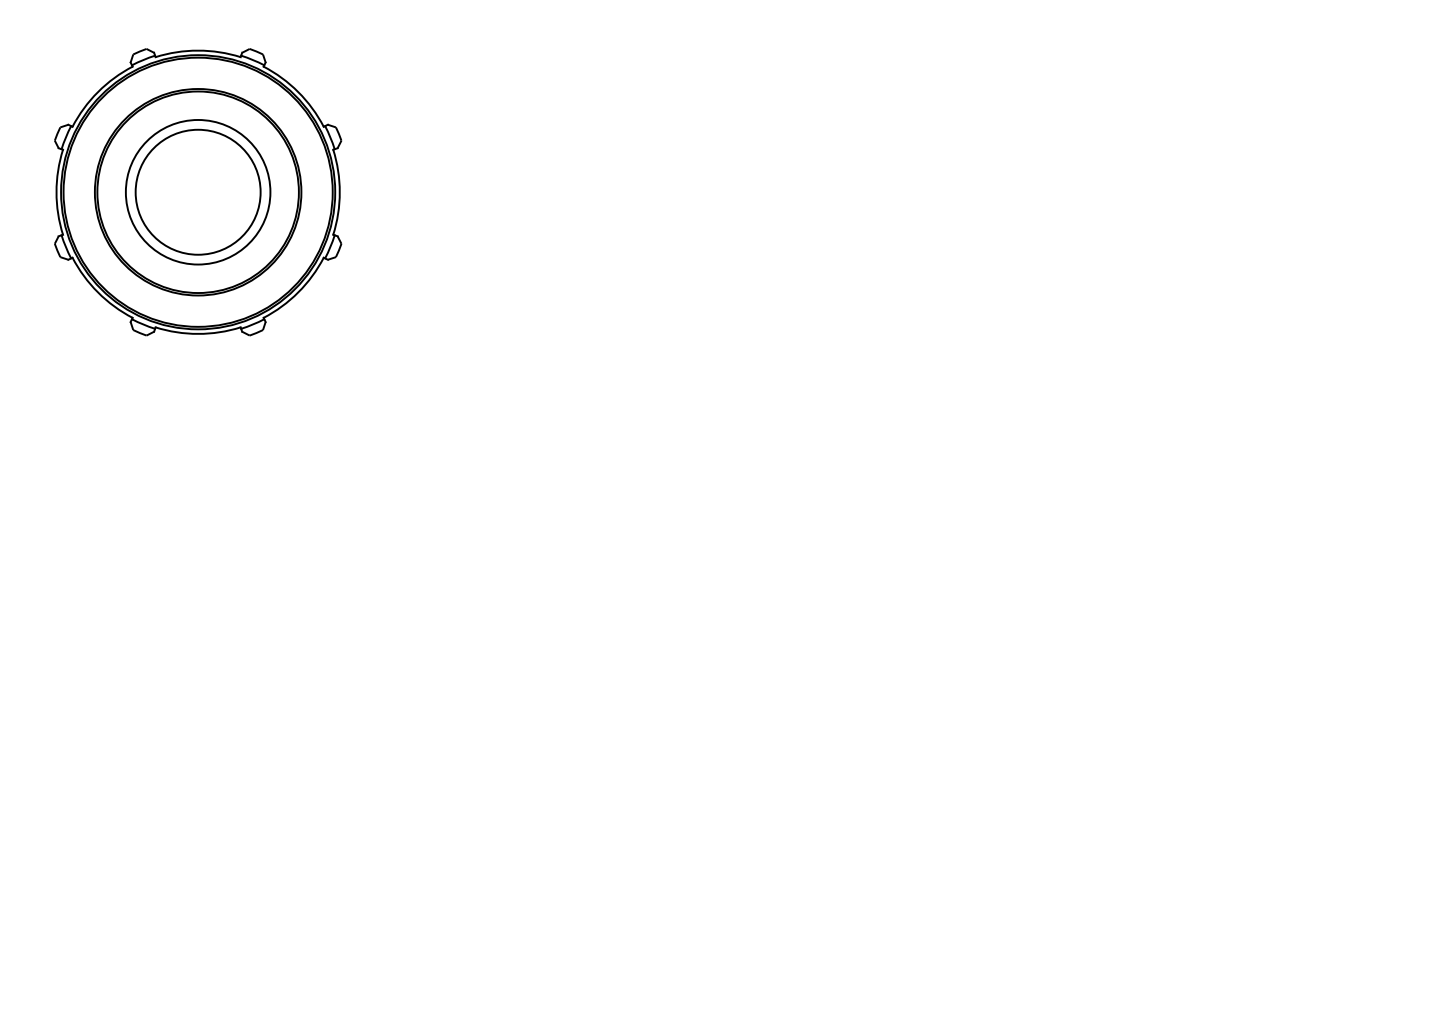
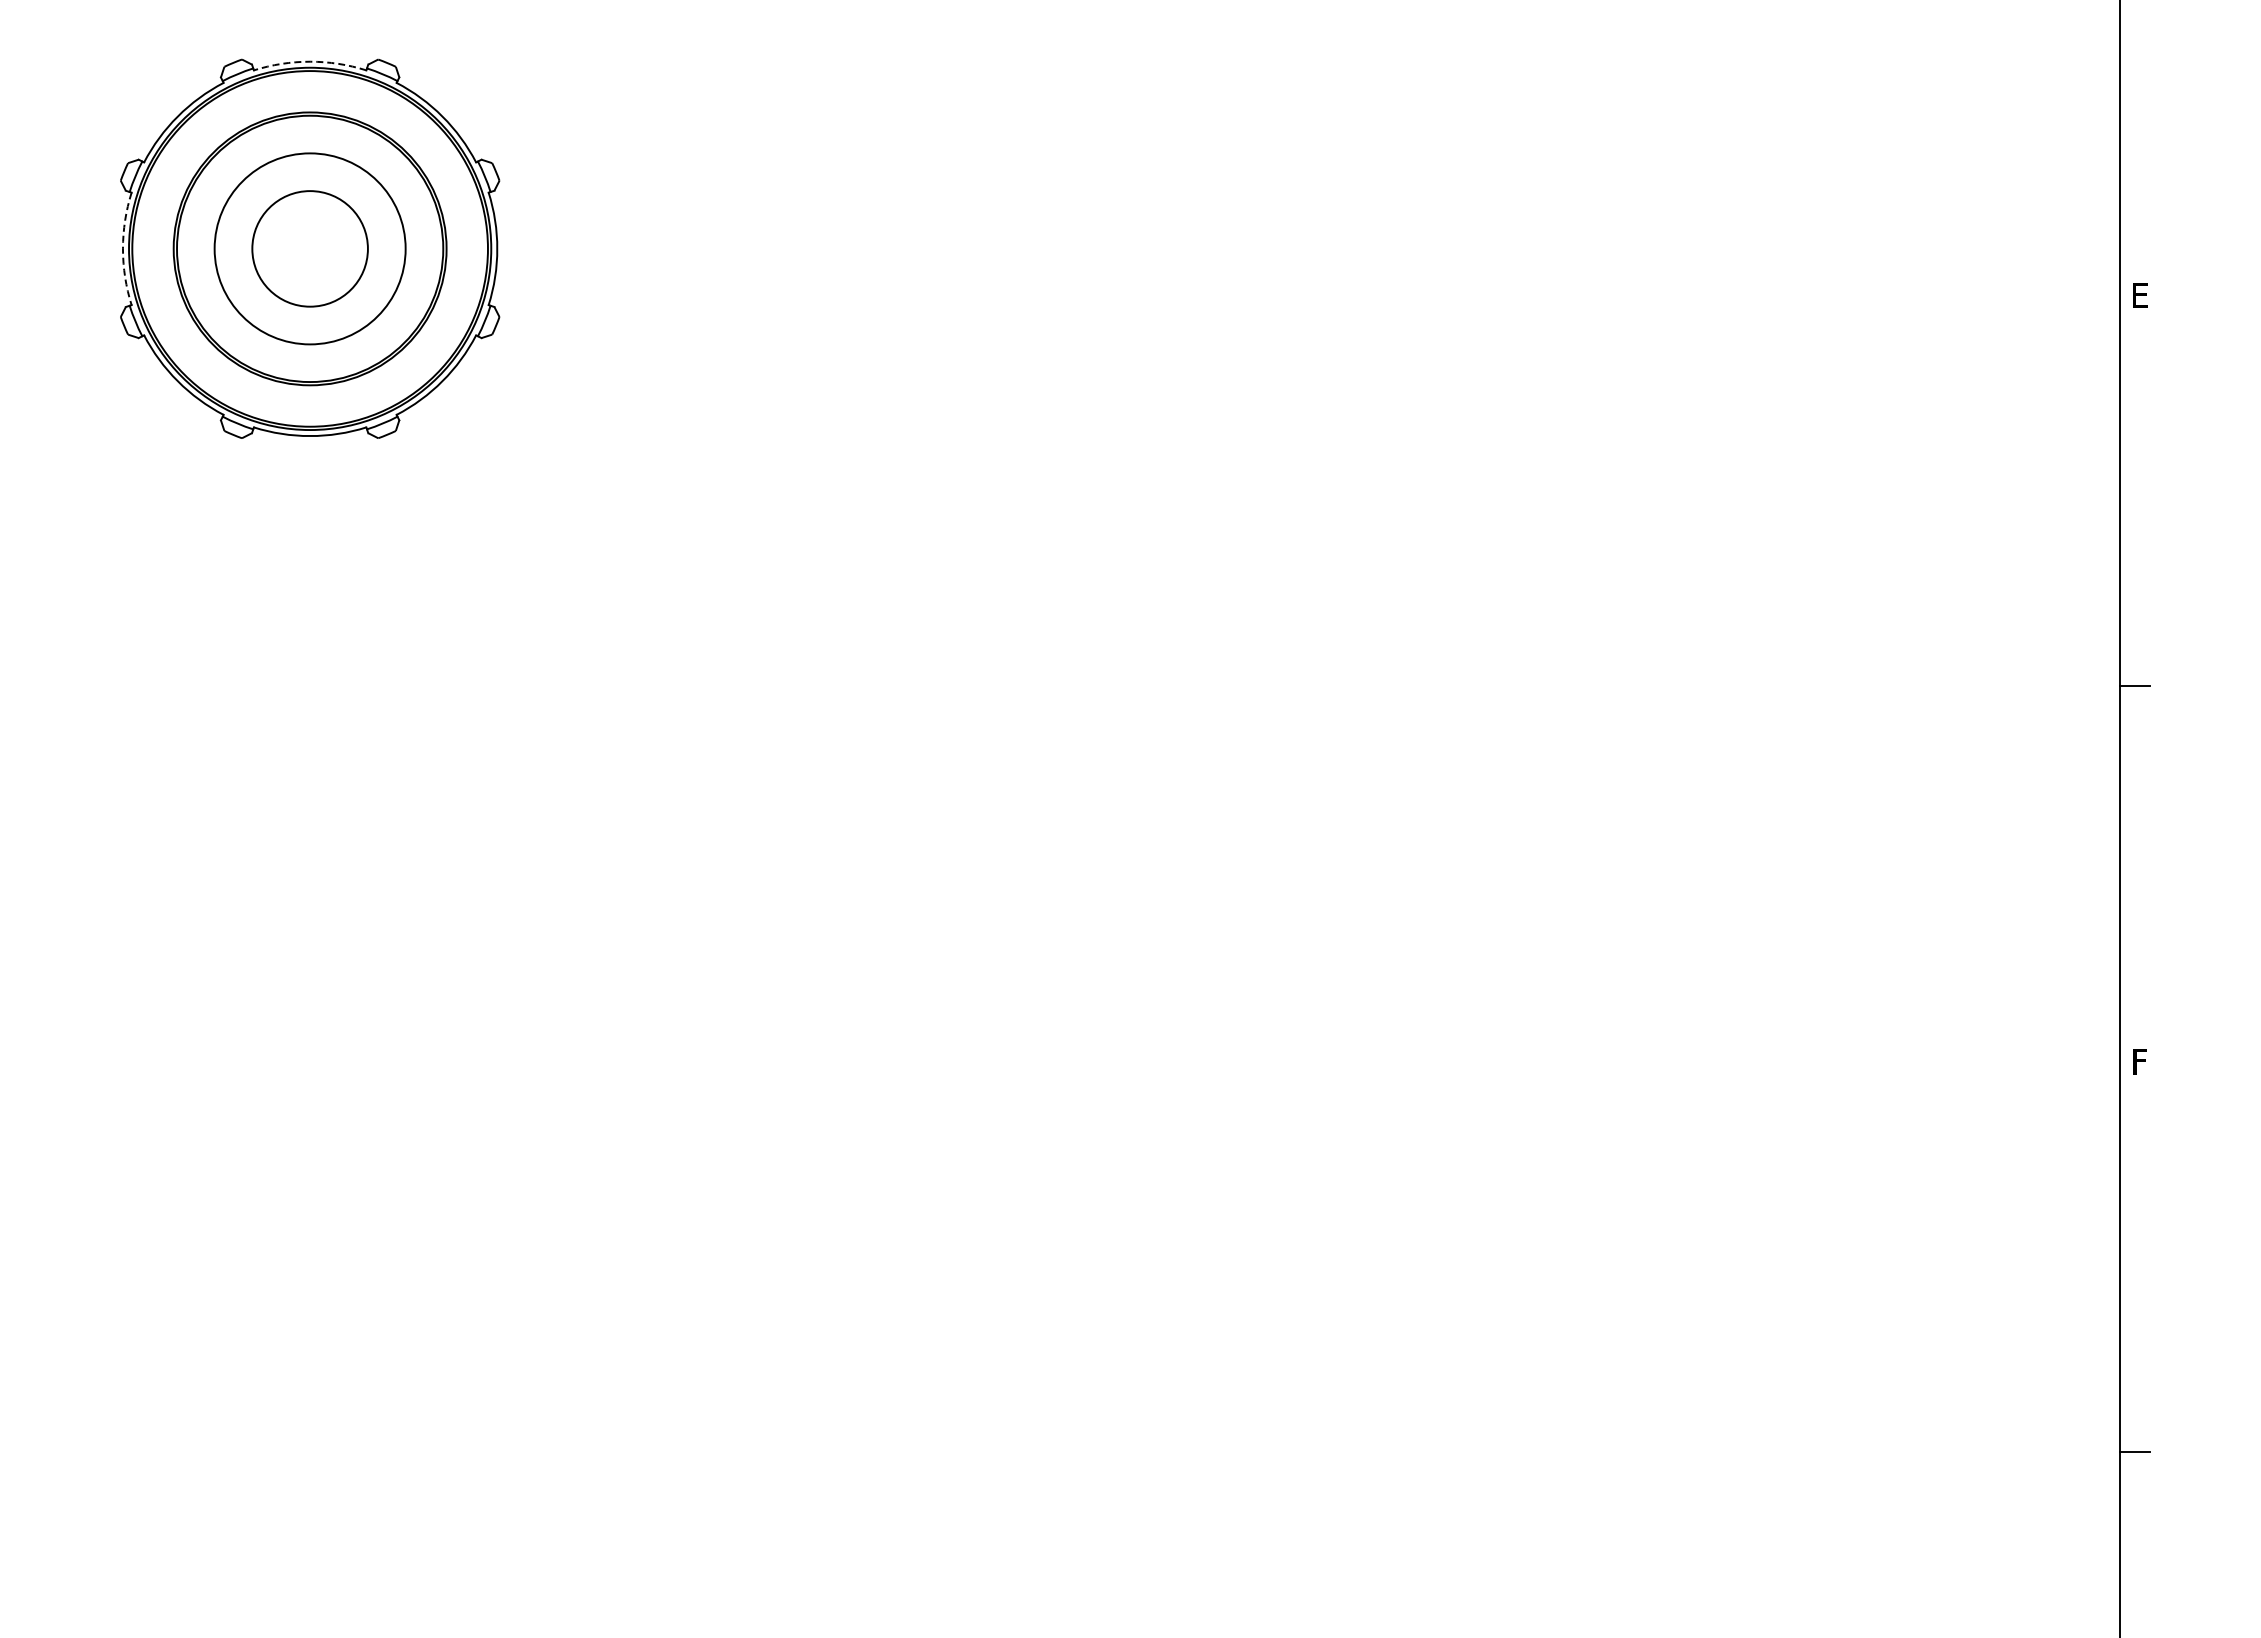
arc: (198, 50) -> (310, 61), solid -> dashed
arc: (56, 191) -> (122, 248), solid -> dashed
circle: (197, 191) -> (309, 248), size x0.7

